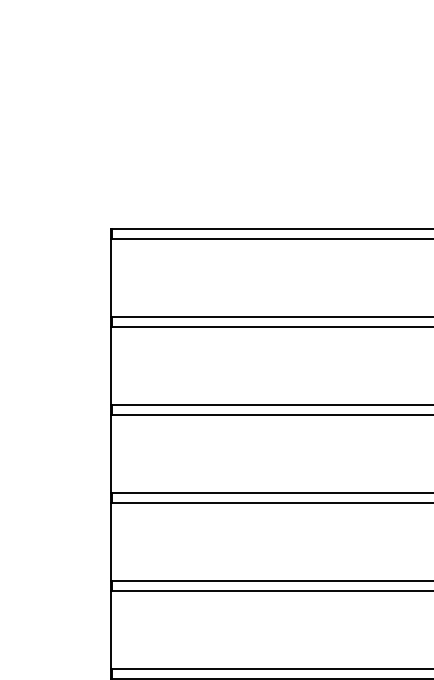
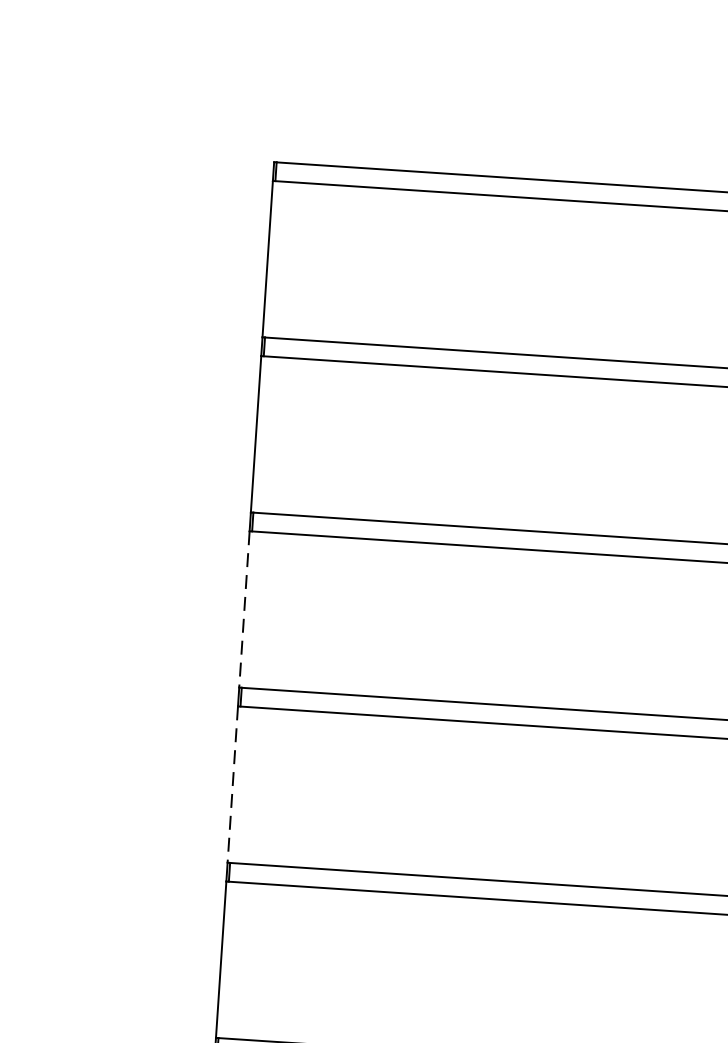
line: (110, 454) -> (243, 610), solid -> dashed
line: (110, 542) -> (231, 785), solid -> dashed

